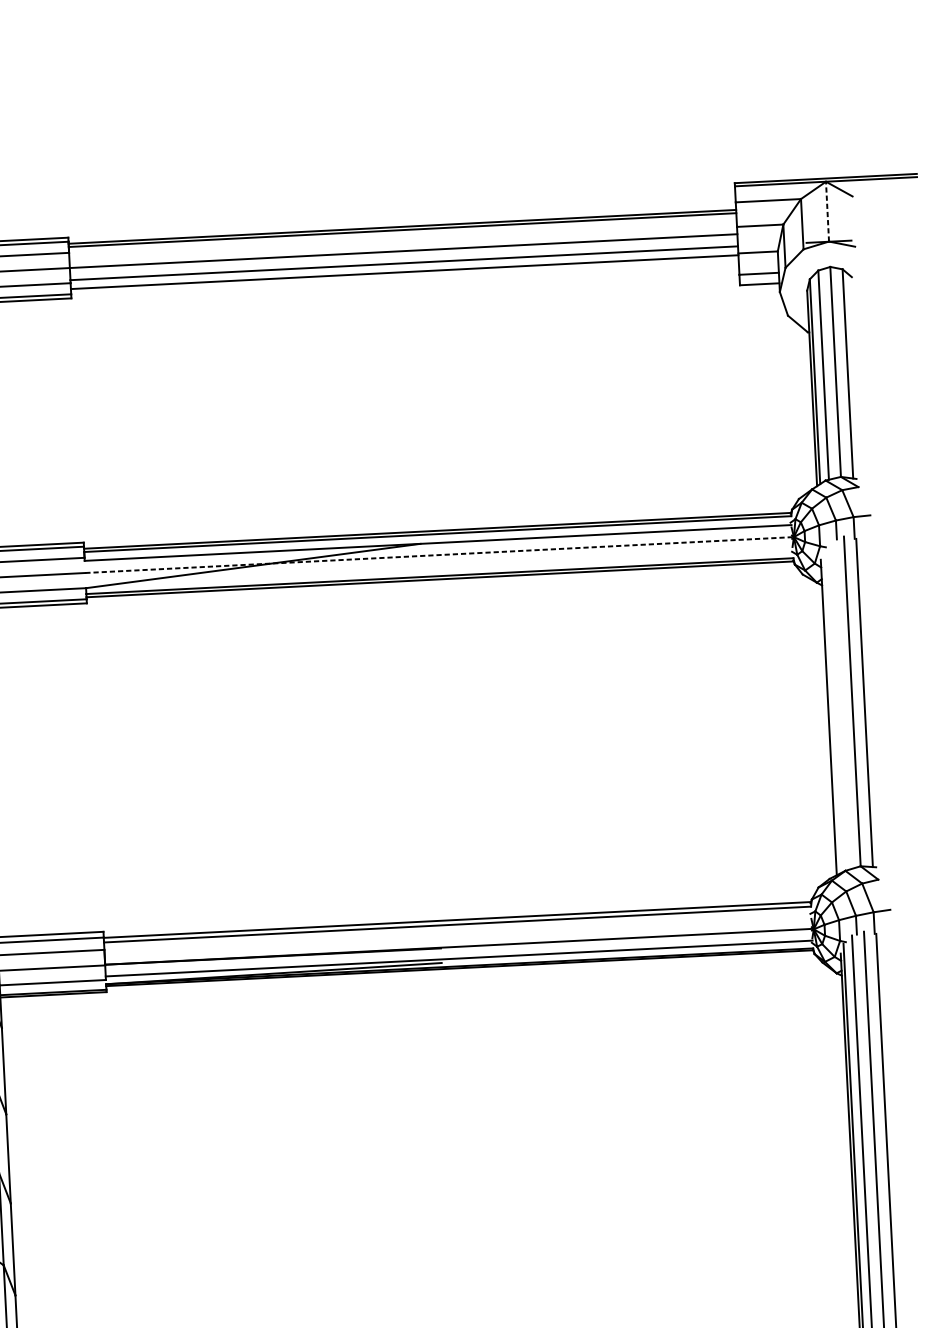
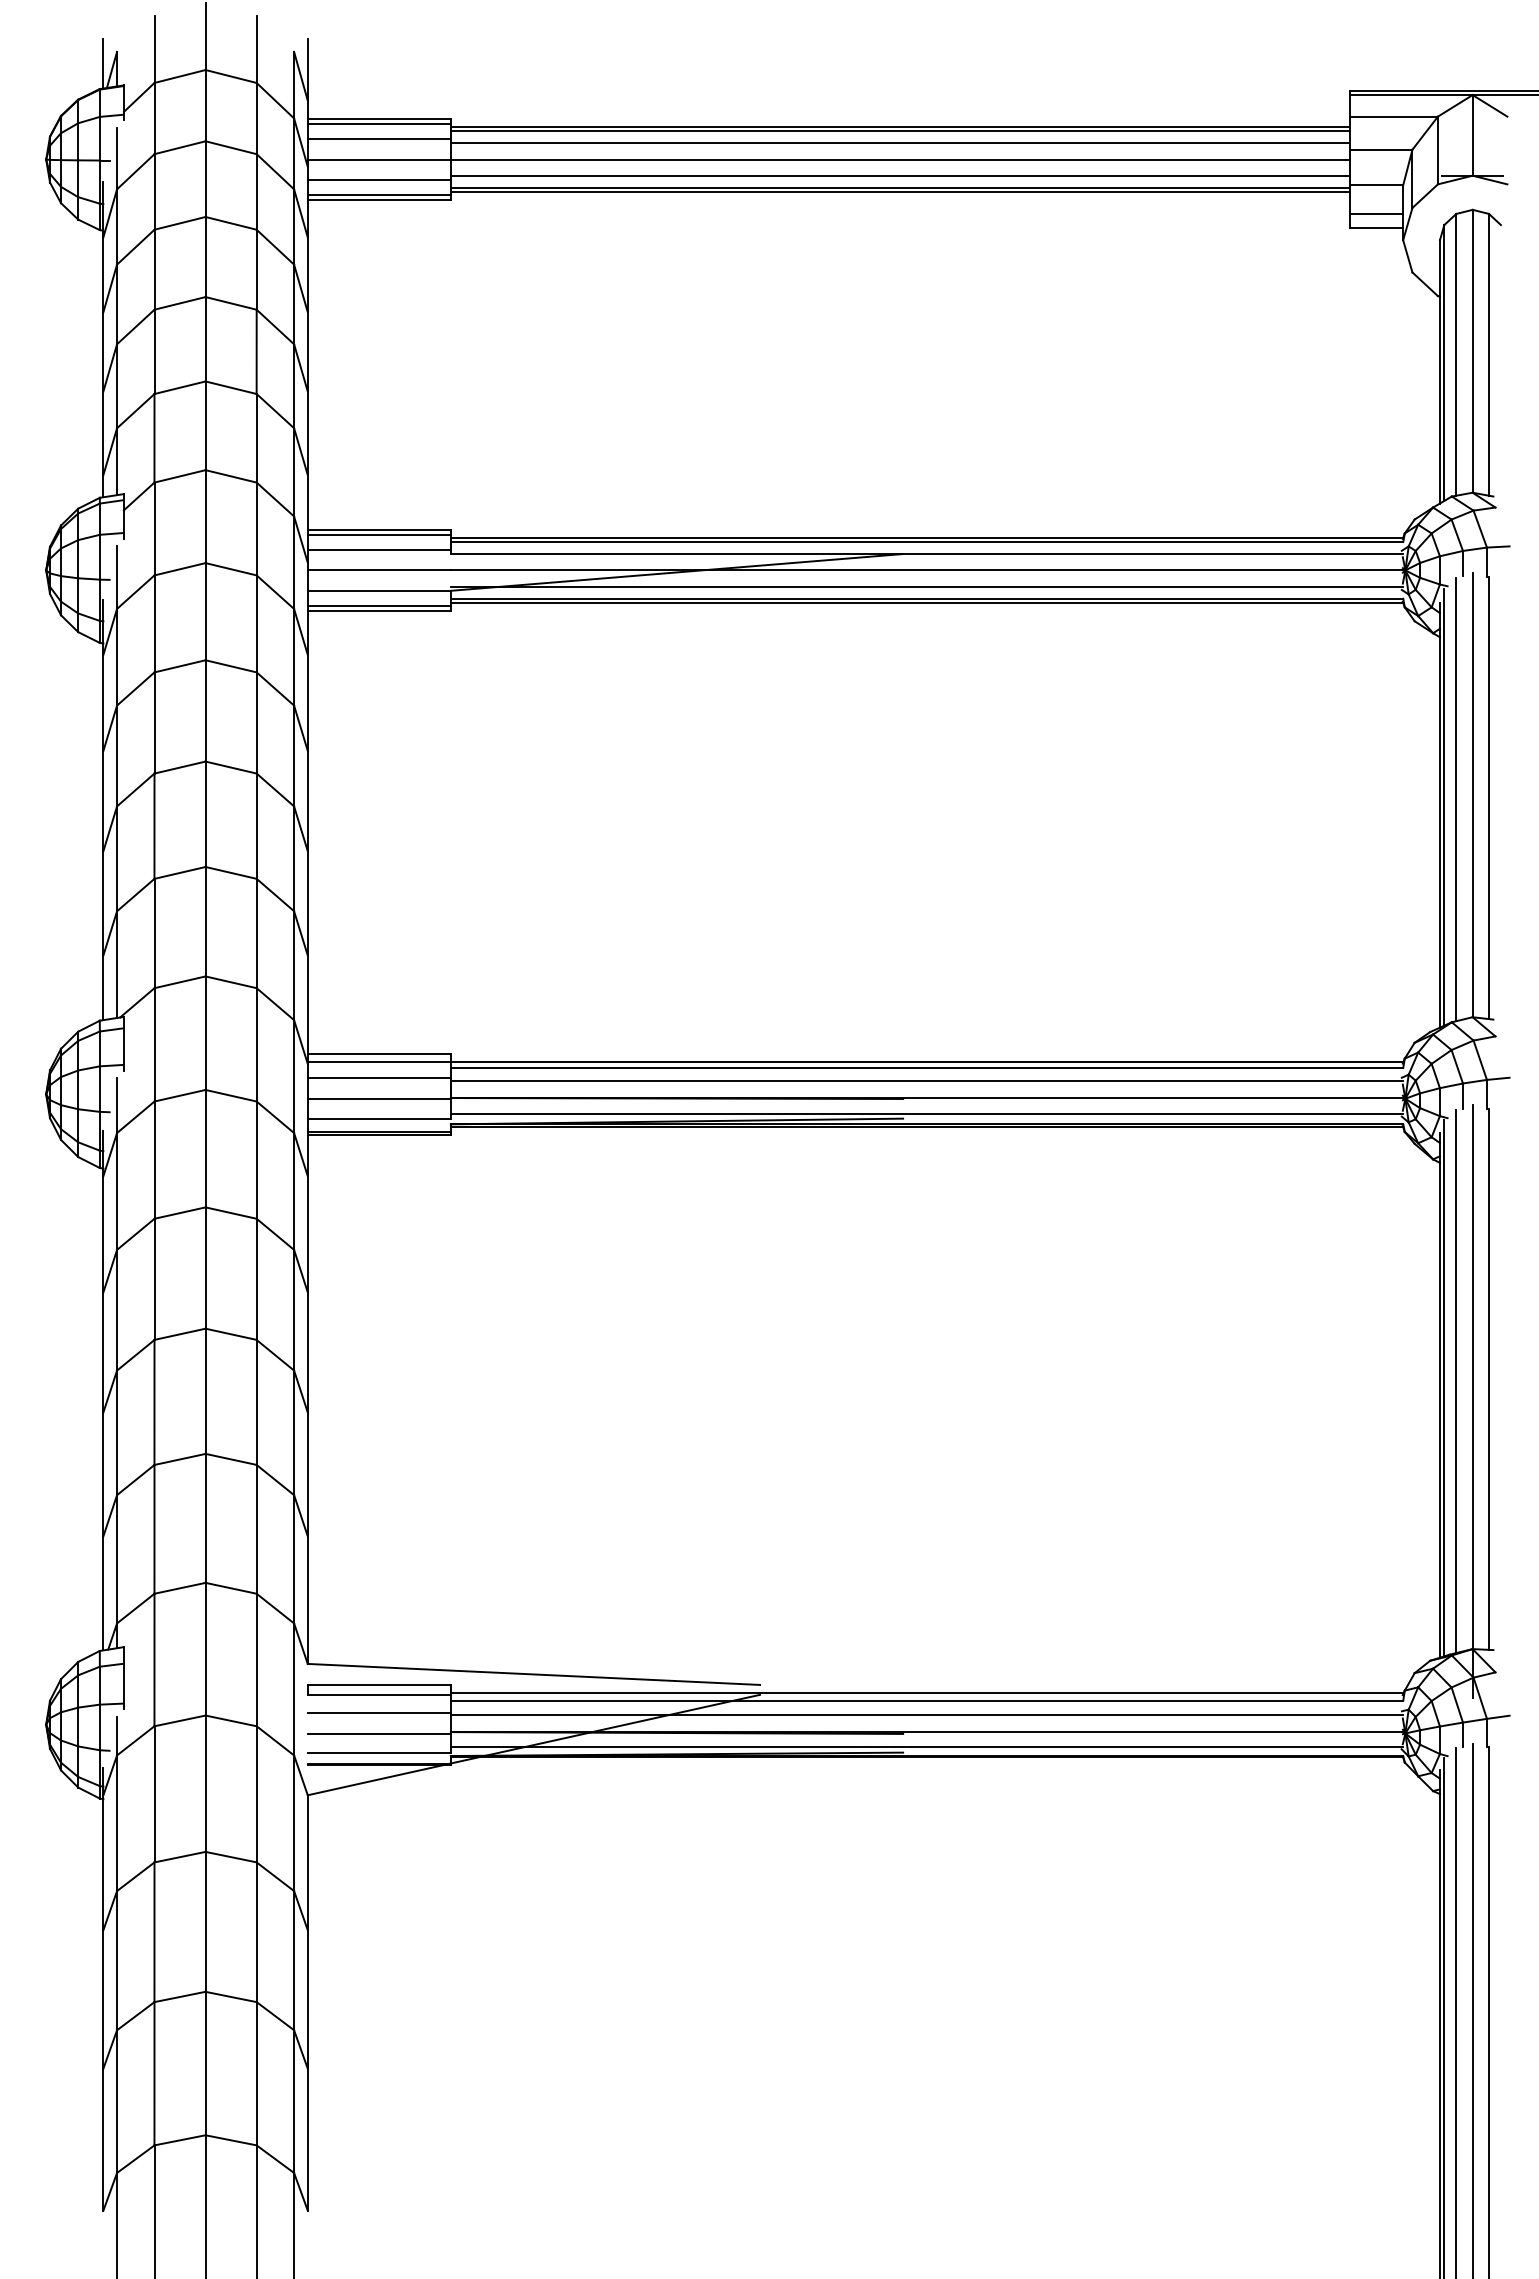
line: (827, 211) -> (1472, 134), dashed -> solid
line: (403, 239) -> (900, 143), added
line: (404, 275) -> (900, 192), added
line: (439, 555) -> (927, 570), dashed -> solid
line: (439, 567) -> (926, 586), added
line: (840, 705) -> (1456, 799), added
line: (831, 710) -> (1444, 806), added
line: (457, 934) -> (926, 1081), added

